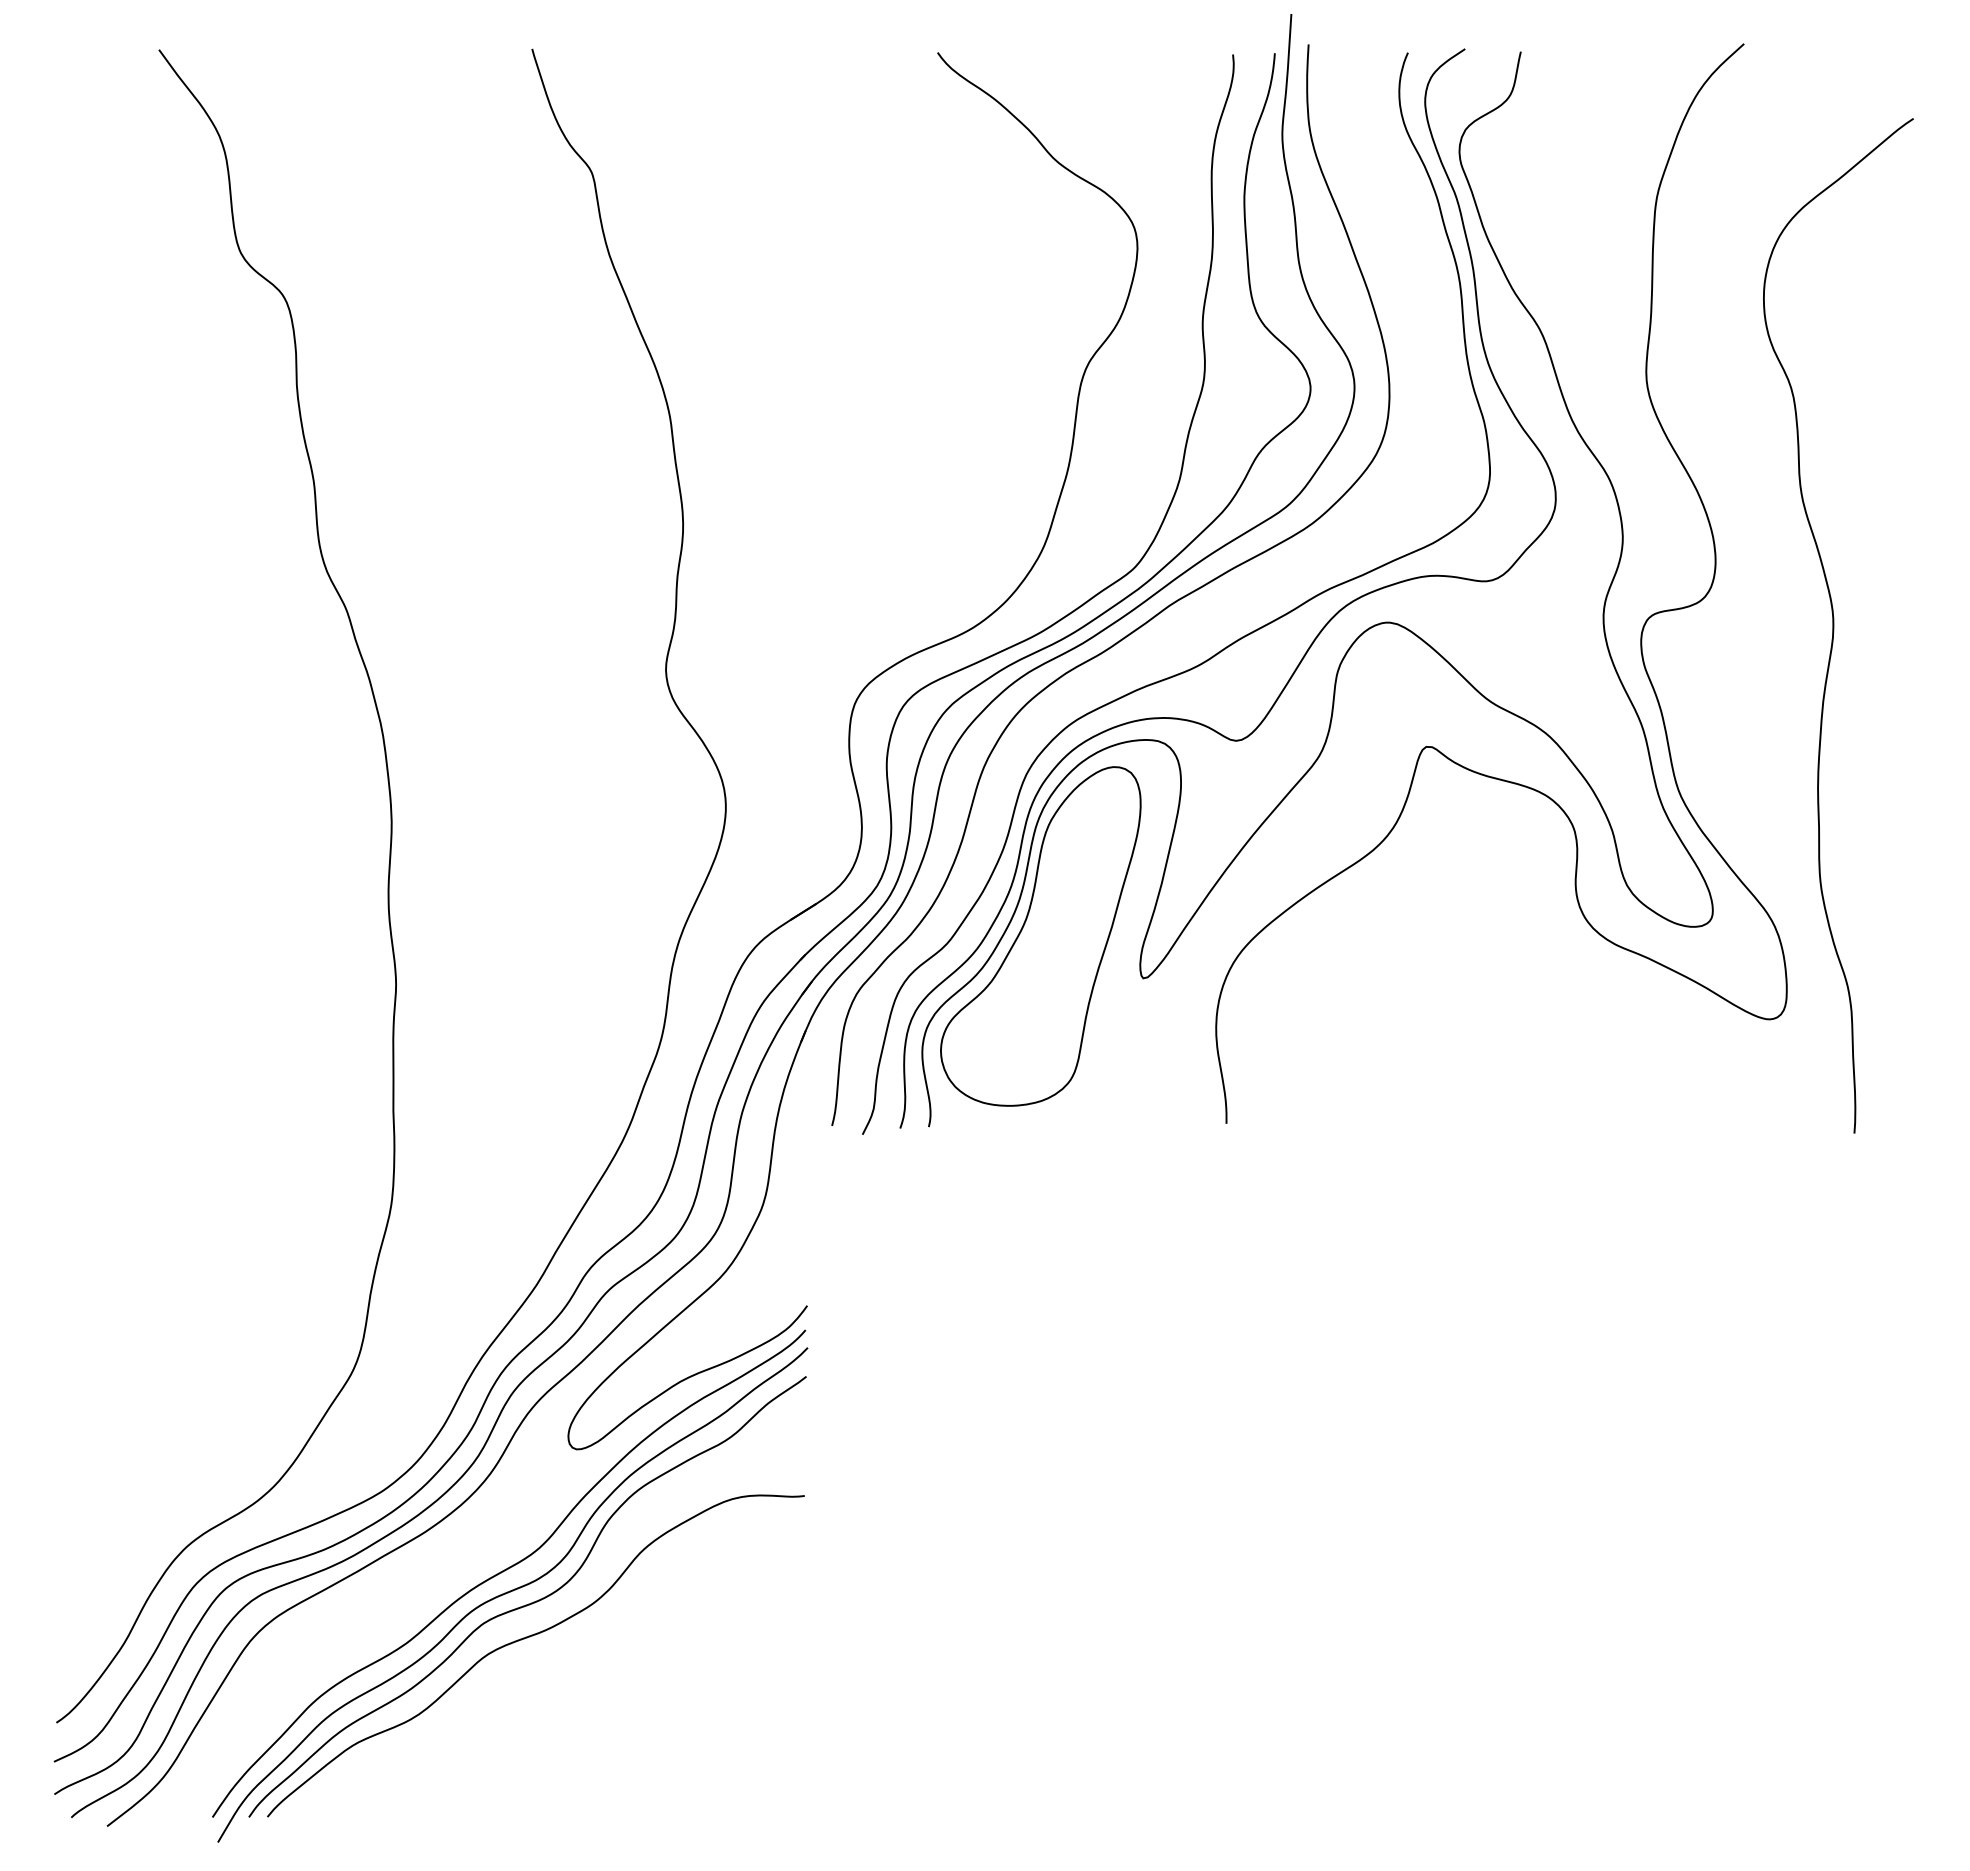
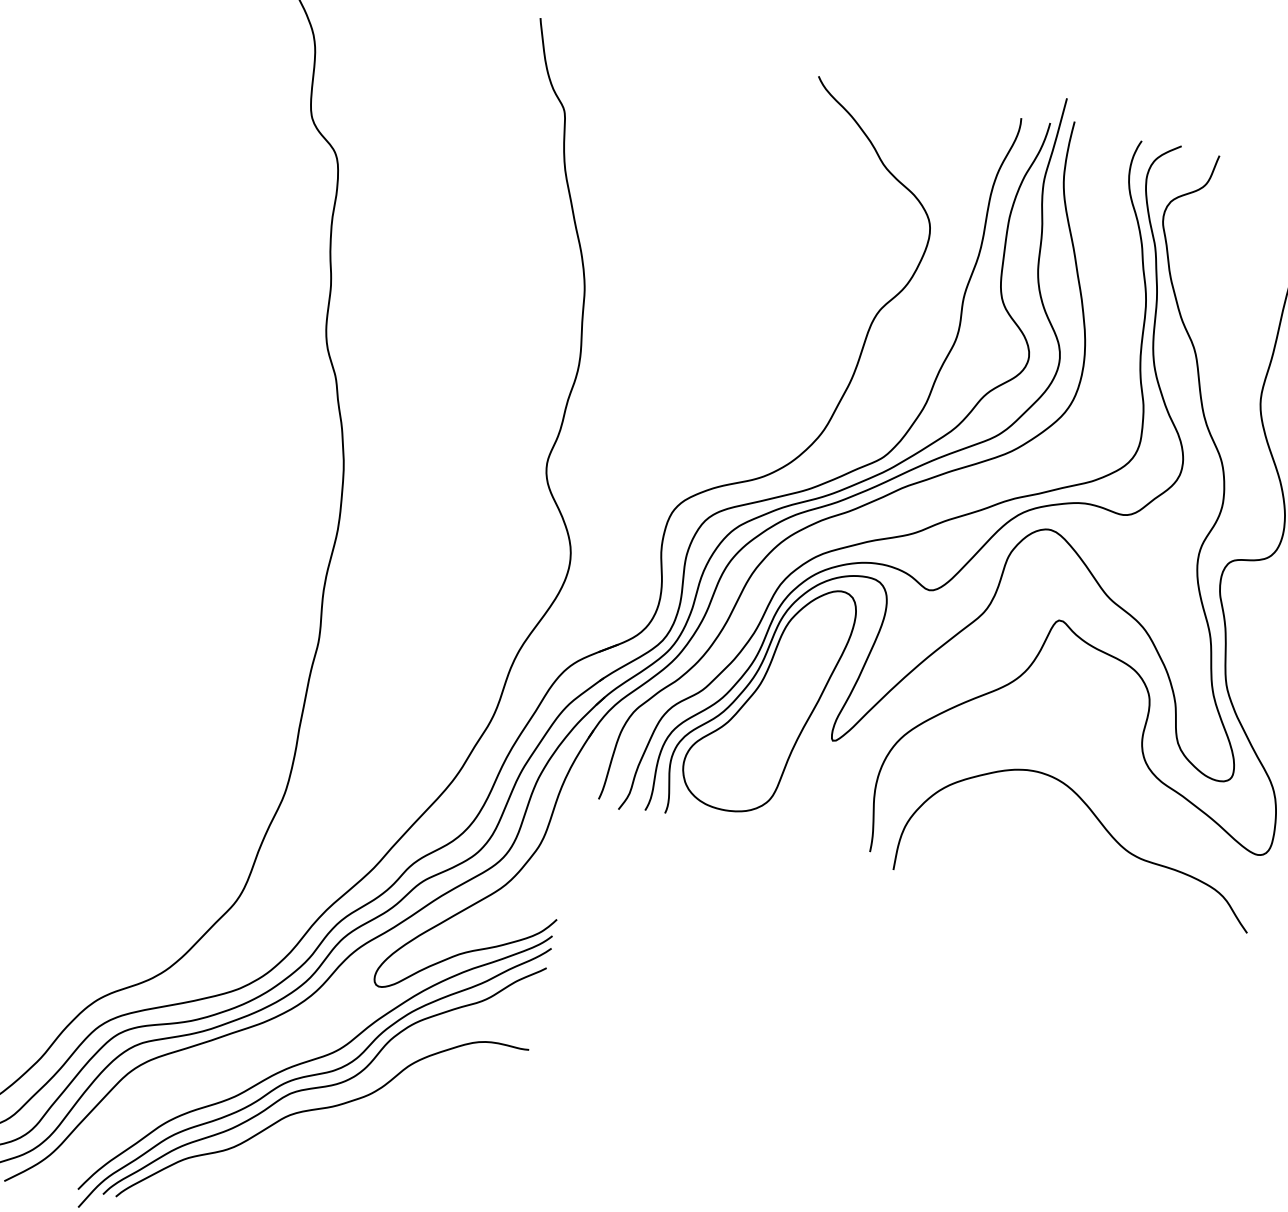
curve: (1546, 1024) -> (1103, 827), added

